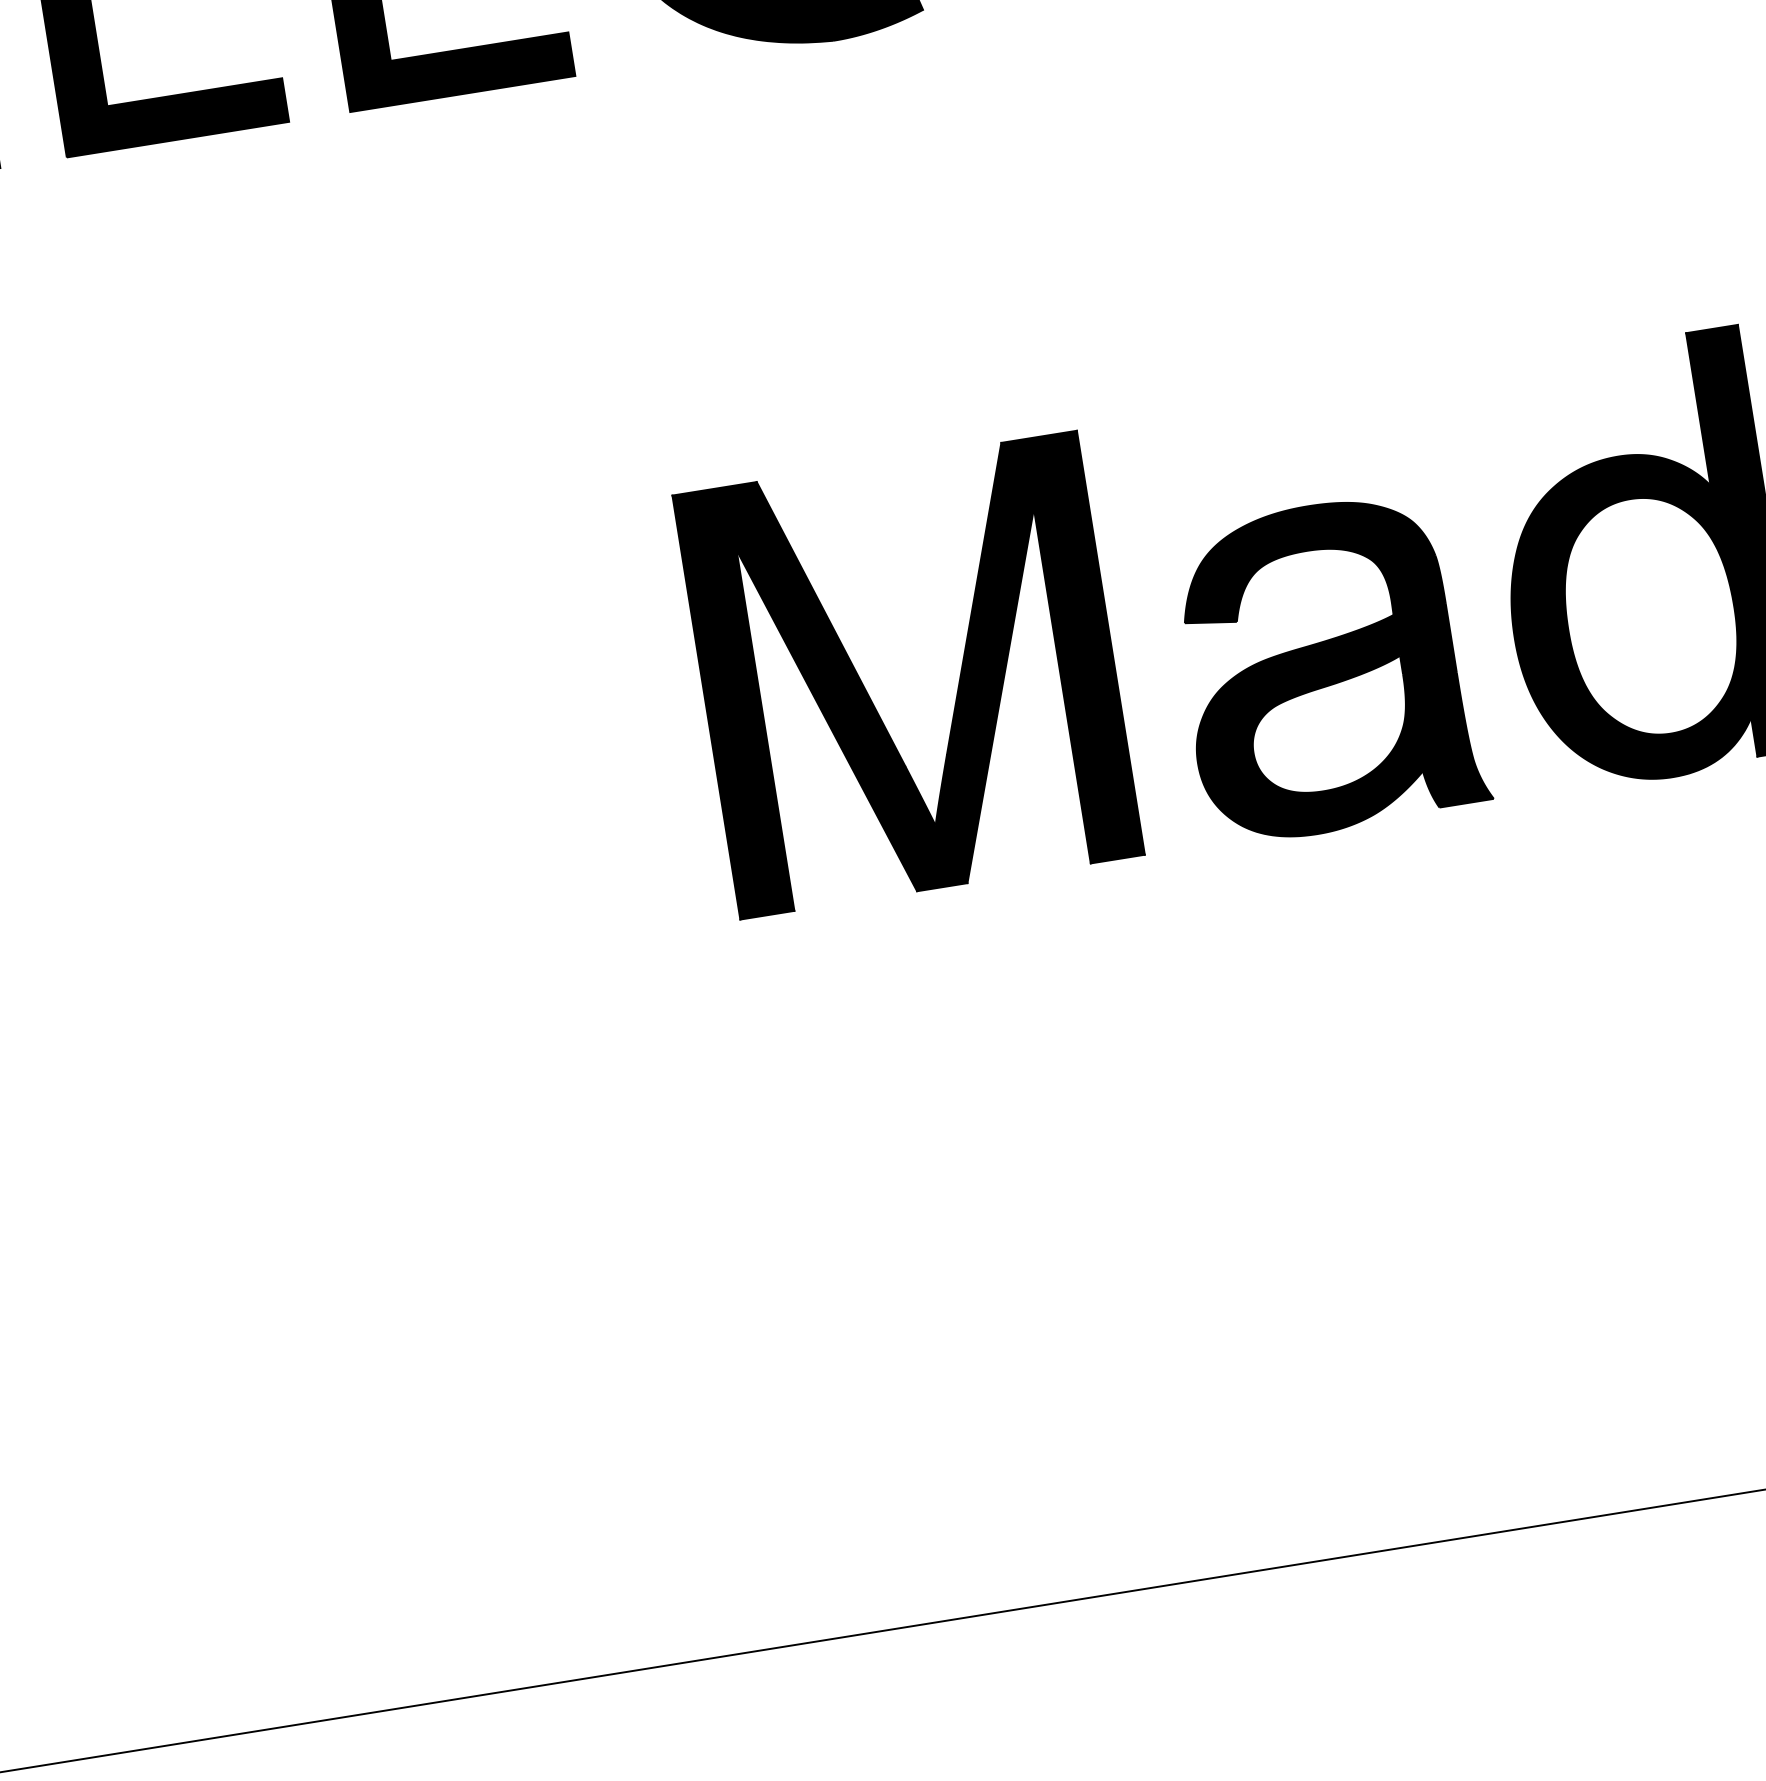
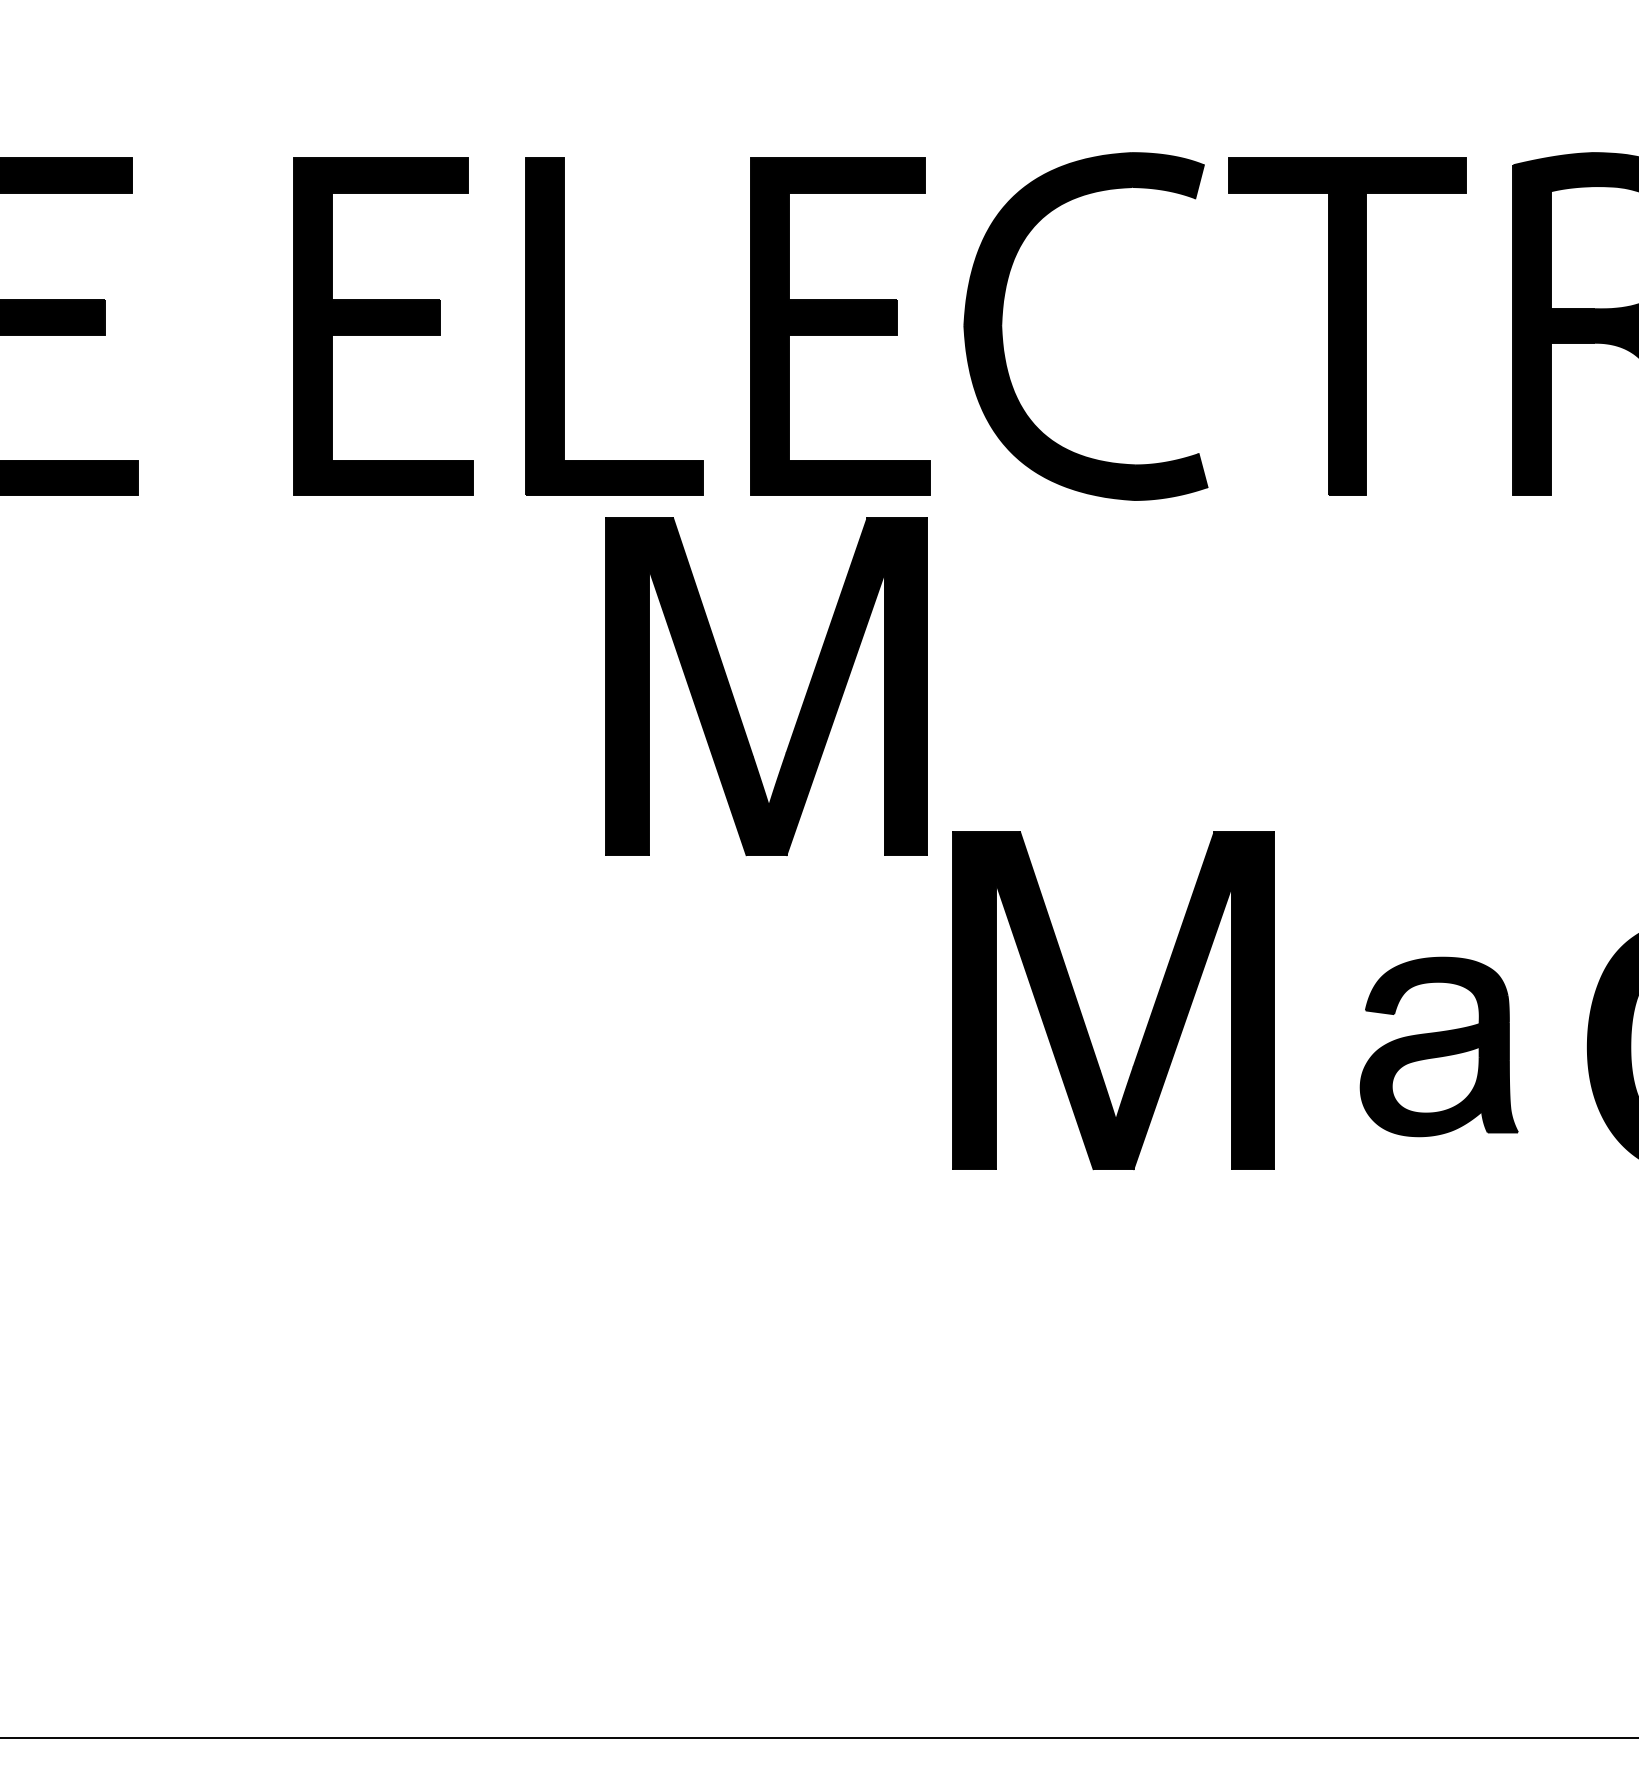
part: (370, 371) -> (734, 698), added
part: (1327, 667) -> (1439, 1046), size x0.7

